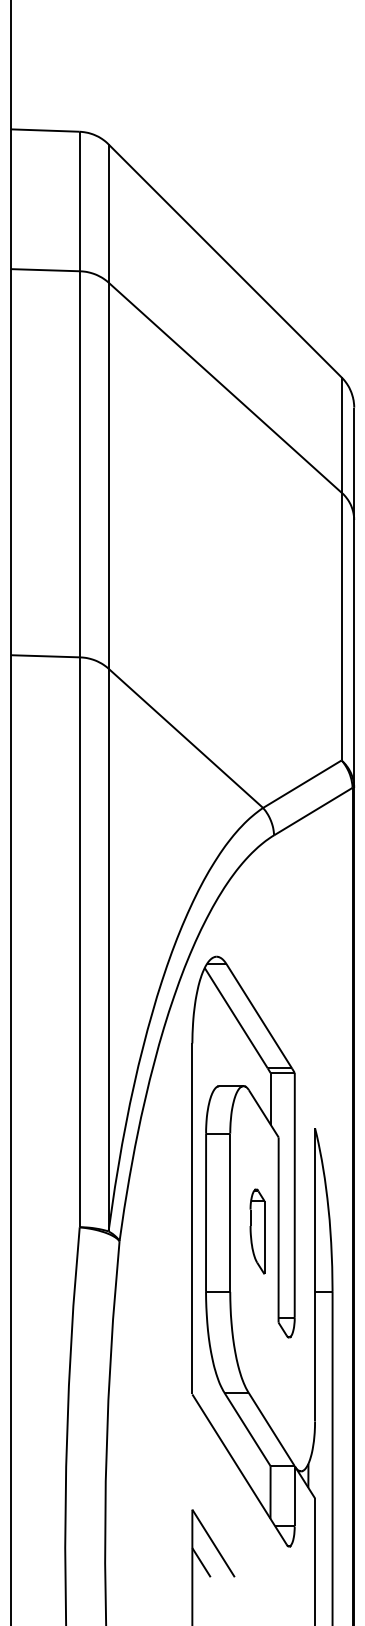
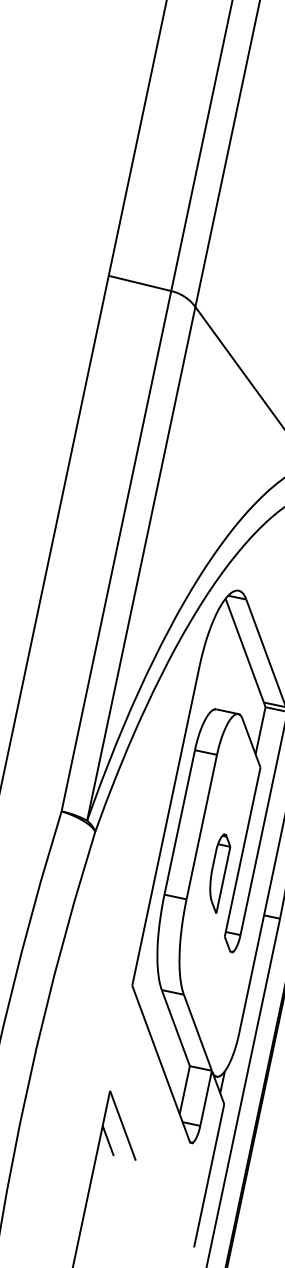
part: (257, 1231) -> (218, 873), moved

